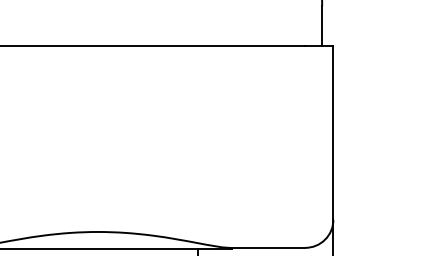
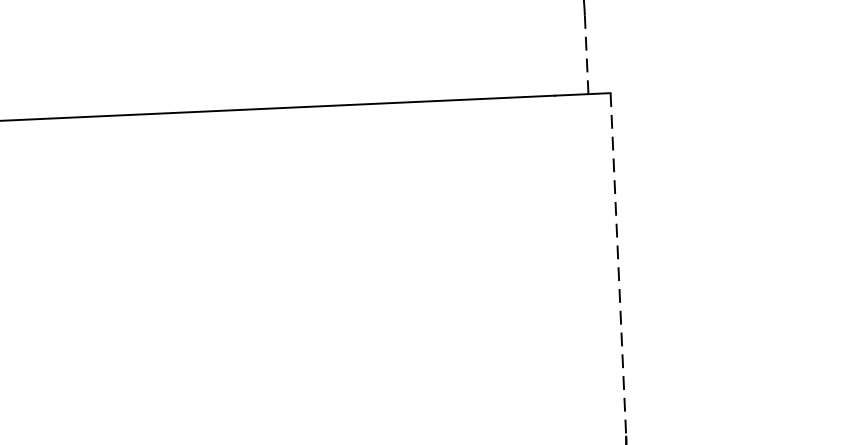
line: (322, 26) -> (587, 55), solid -> dashed
line: (333, 133) -> (618, 265), solid -> dashed

